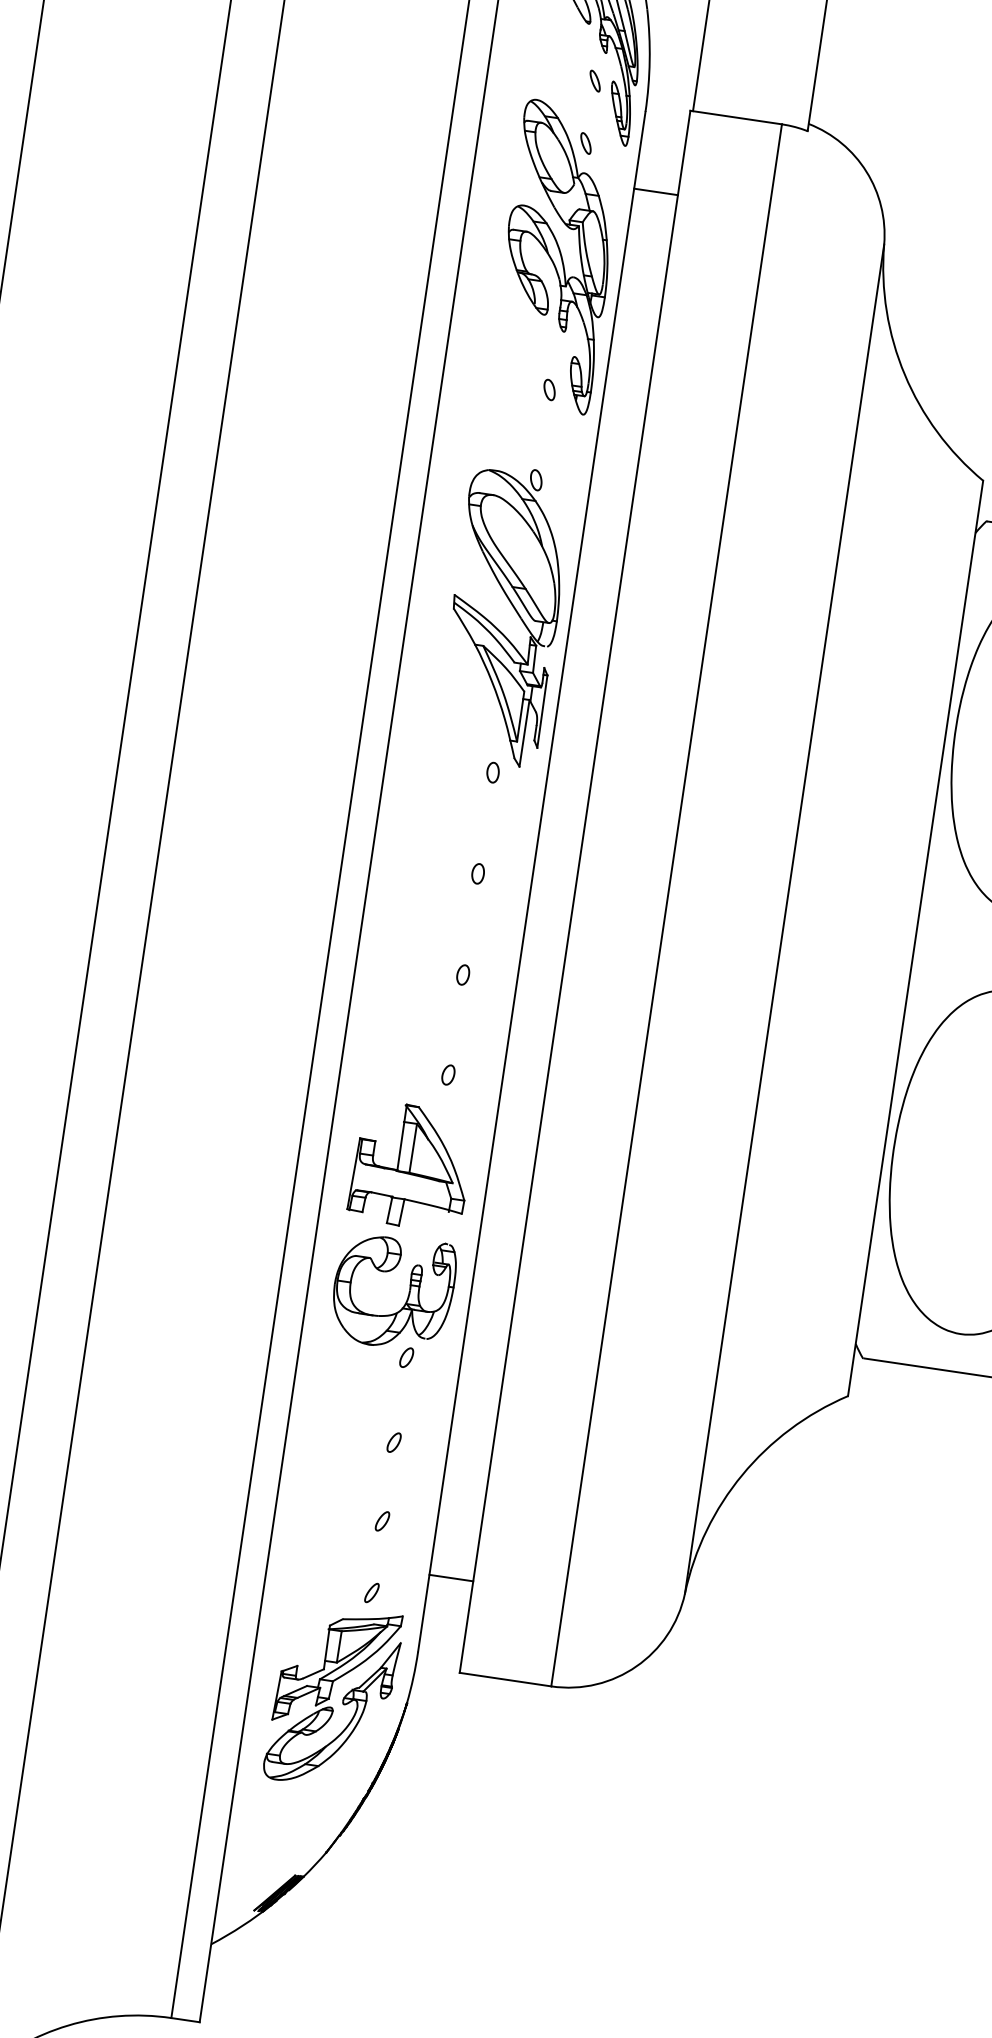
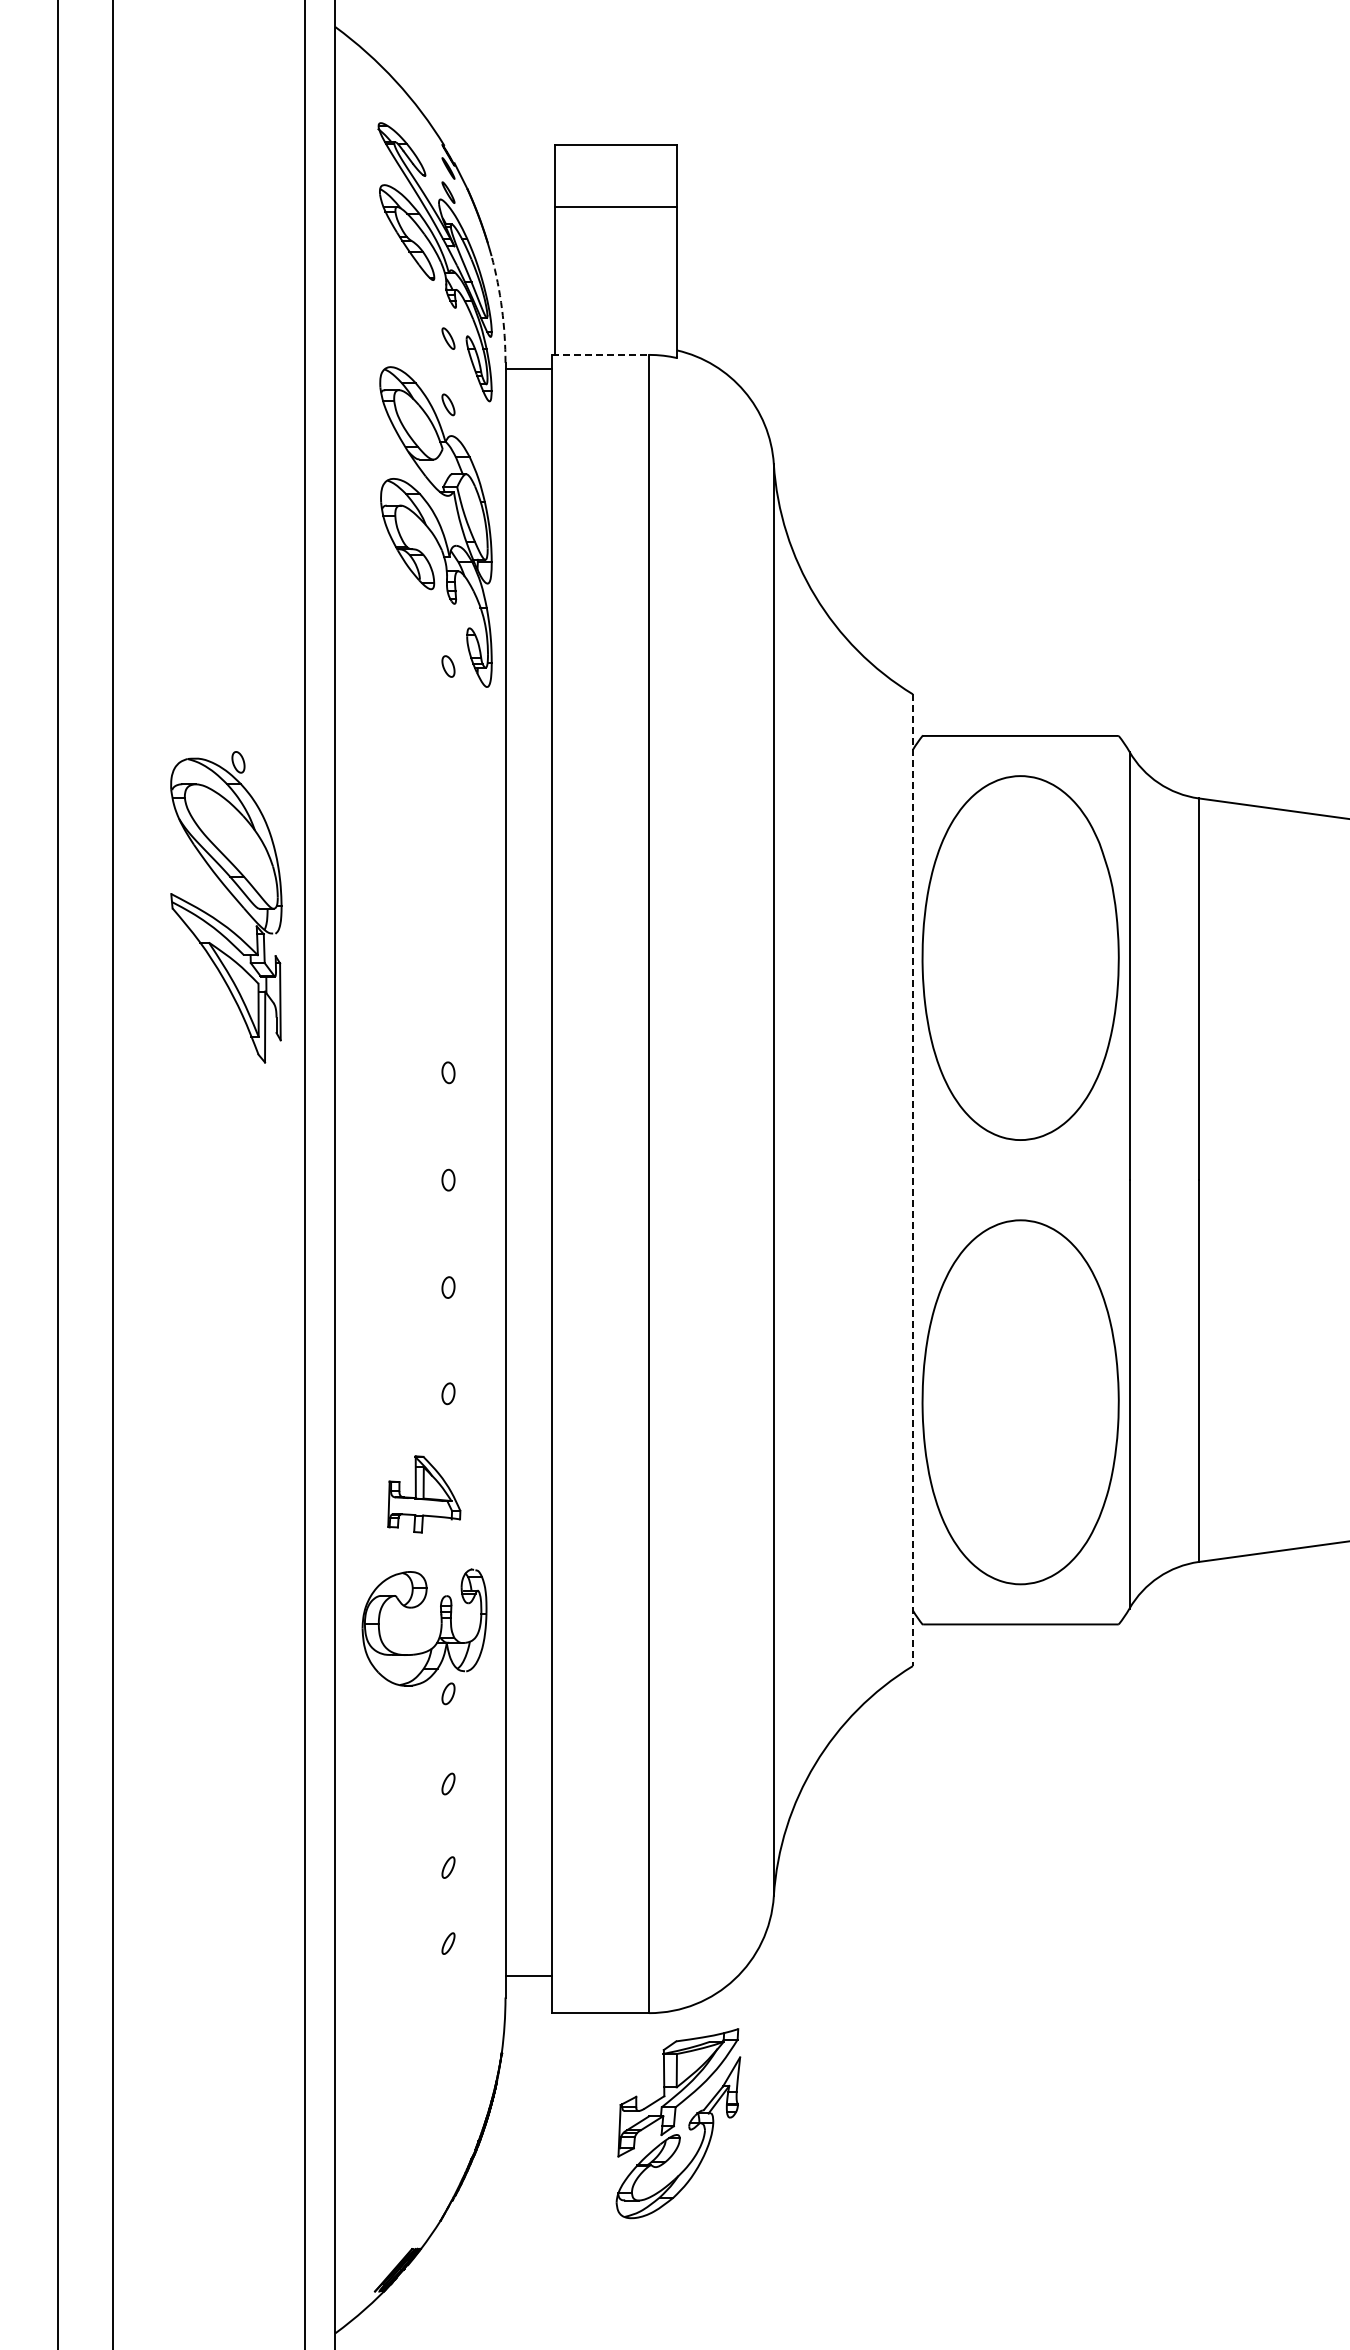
arc: (650, 61) -> (502, 309), solid -> dashed
line: (736, 117) -> (600, 354), solid -> dashed
line: (655, 191) -> (528, 369), moved
part: (515, 611) -> (236, 901), moved
line: (915, 938) -> (912, 1180), solid -> dashed
part: (411, 1166) -> (424, 1494), size x0.6
line: (451, 1577) -> (528, 1975), moved
part: (333, 1696) -> (678, 2123), moved

